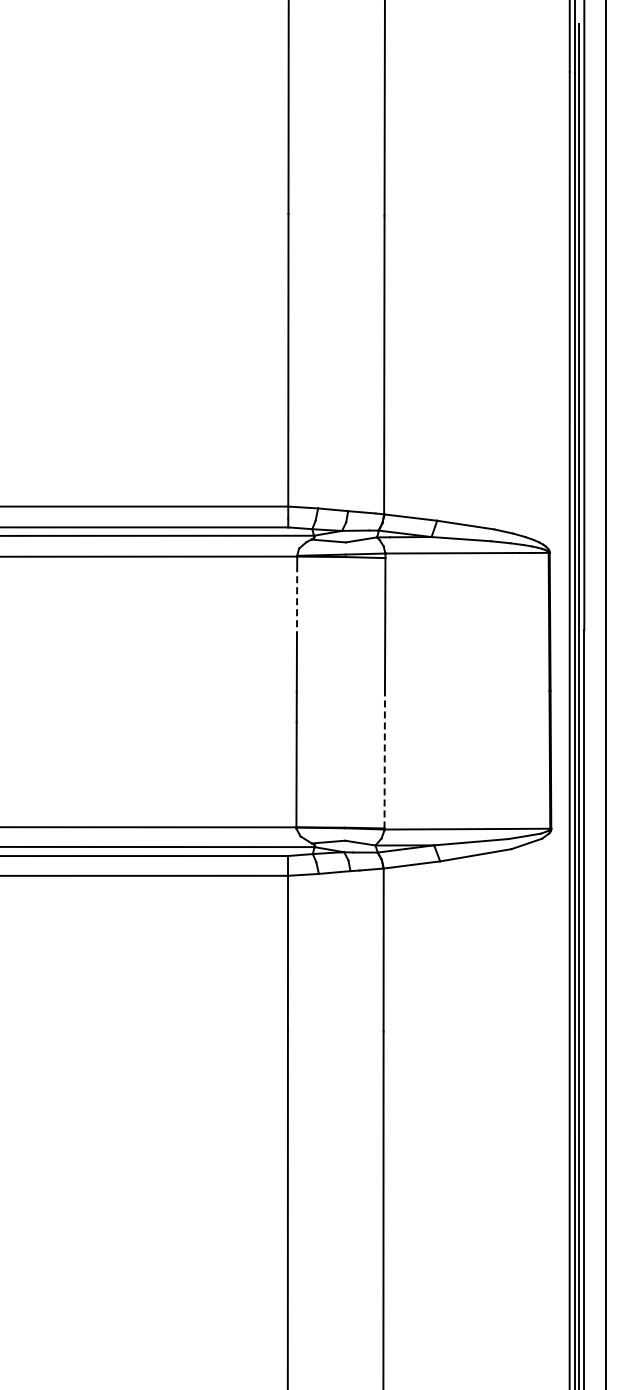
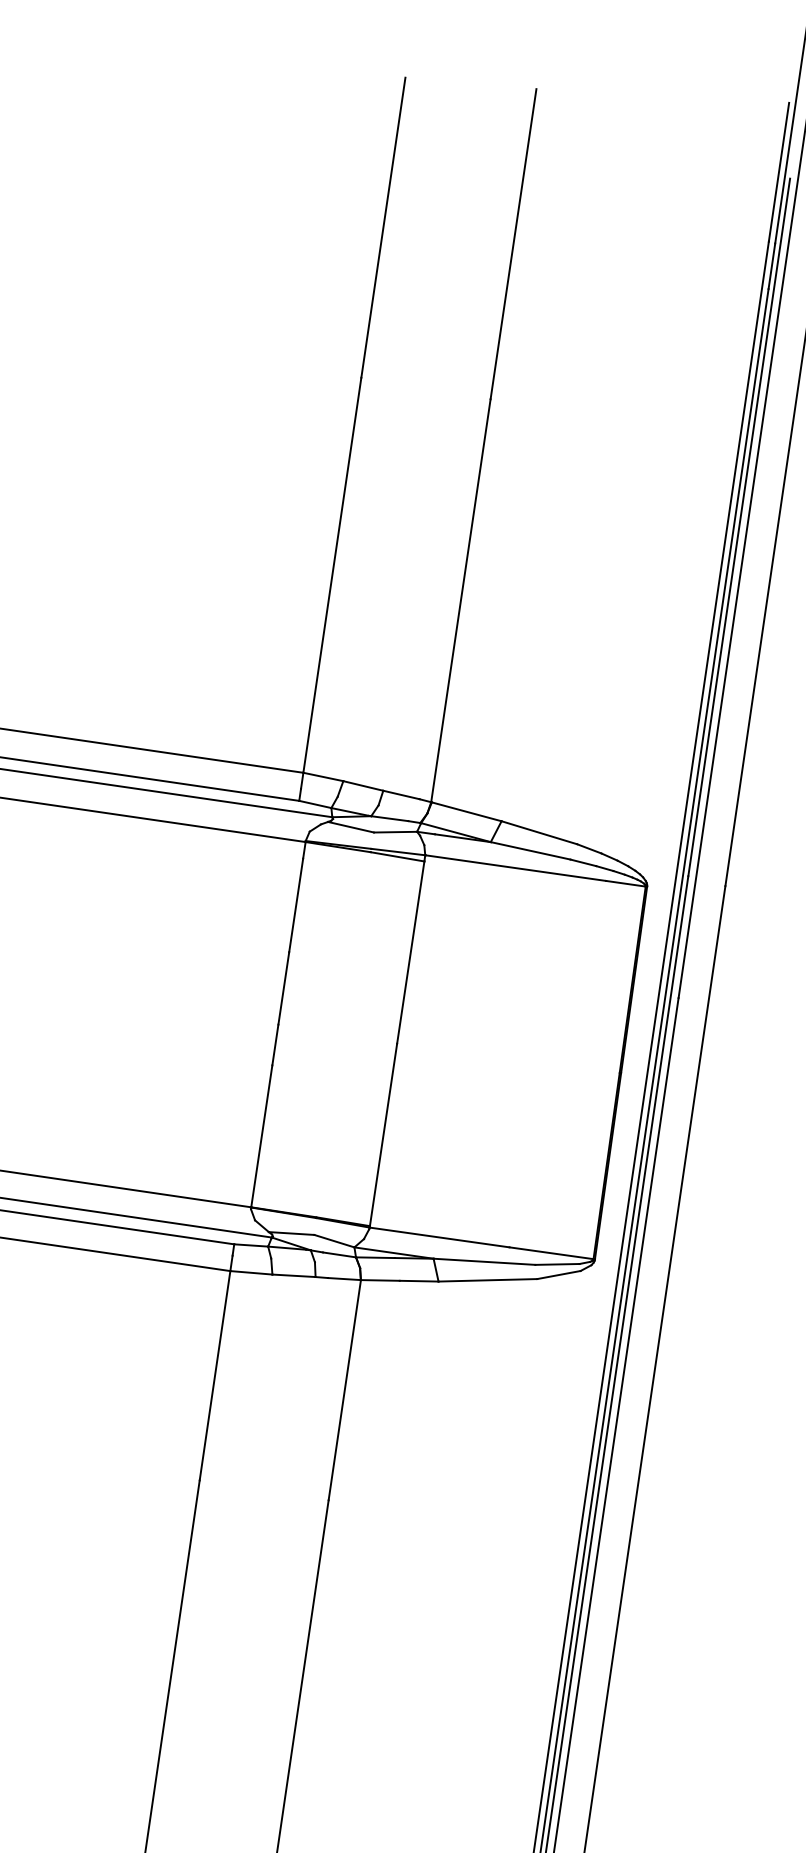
line: (297, 603) -> (296, 905), dashed -> solid
line: (384, 760) -> (383, 1134), dashed -> solid

